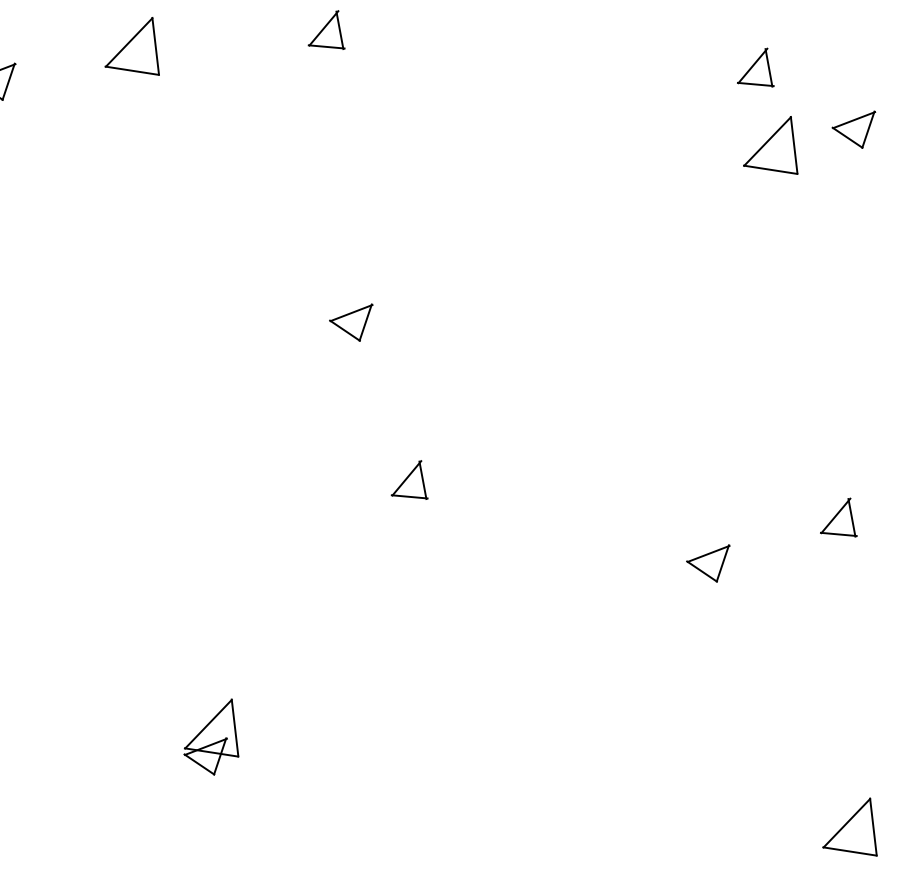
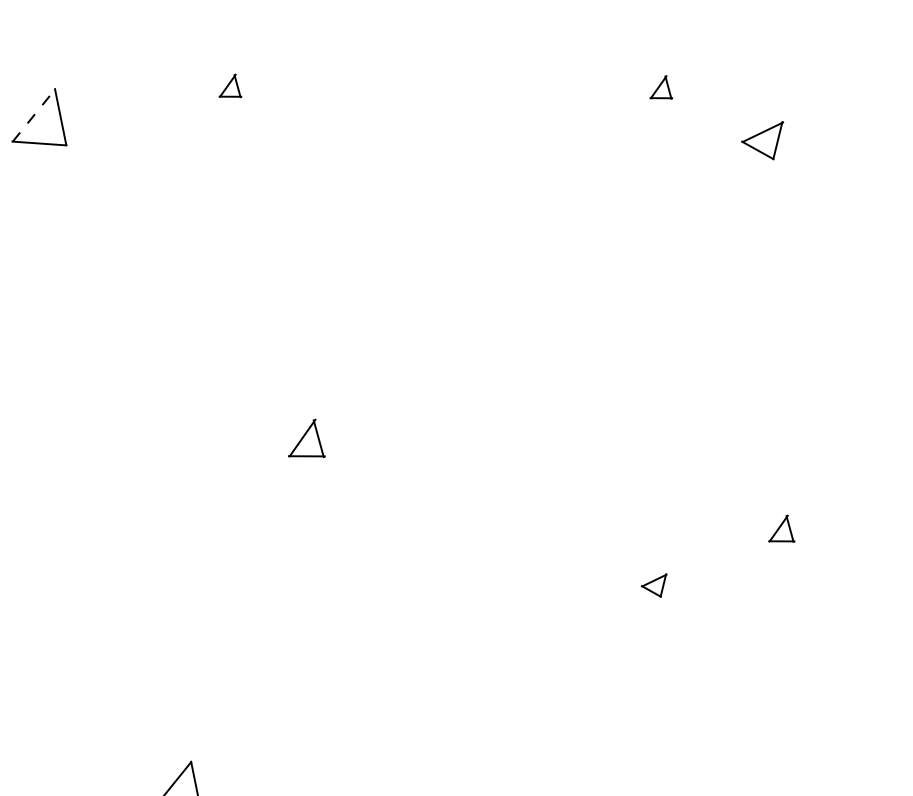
part: (326, 29) -> (229, 86), size x0.6
line: (129, 42) -> (34, 115), solid -> dashed
part: (755, 67) -> (660, 88), size x0.6
part: (770, 145) -> (681, 164), removed
part: (351, 322) -> (278, 376), removed
part: (409, 479) -> (305, 439), moved
part: (838, 517) -> (780, 529), size x0.7
part: (708, 563) -> (654, 586), size x0.6

